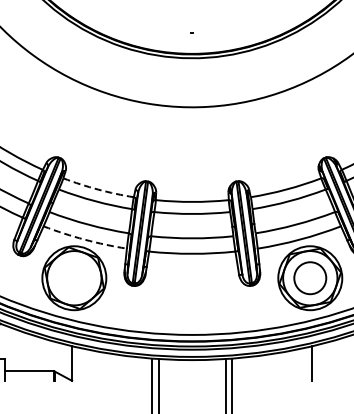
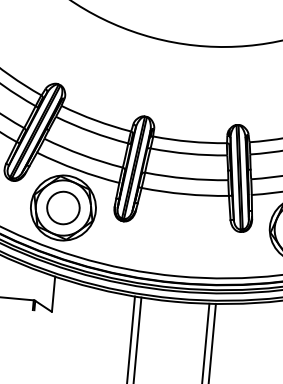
arc: (98, 189) -> (96, 120), dashed -> solid
arc: (84, 239) -> (77, 169), dashed -> solid
circle: (74, 278) -> (63, 208), added

